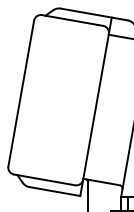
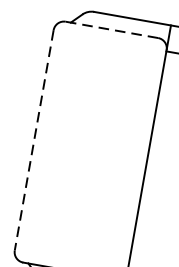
line: (72, 20) -> (111, 29), solid -> dashed
line: (21, 94) -> (34, 141), solid -> dashed

